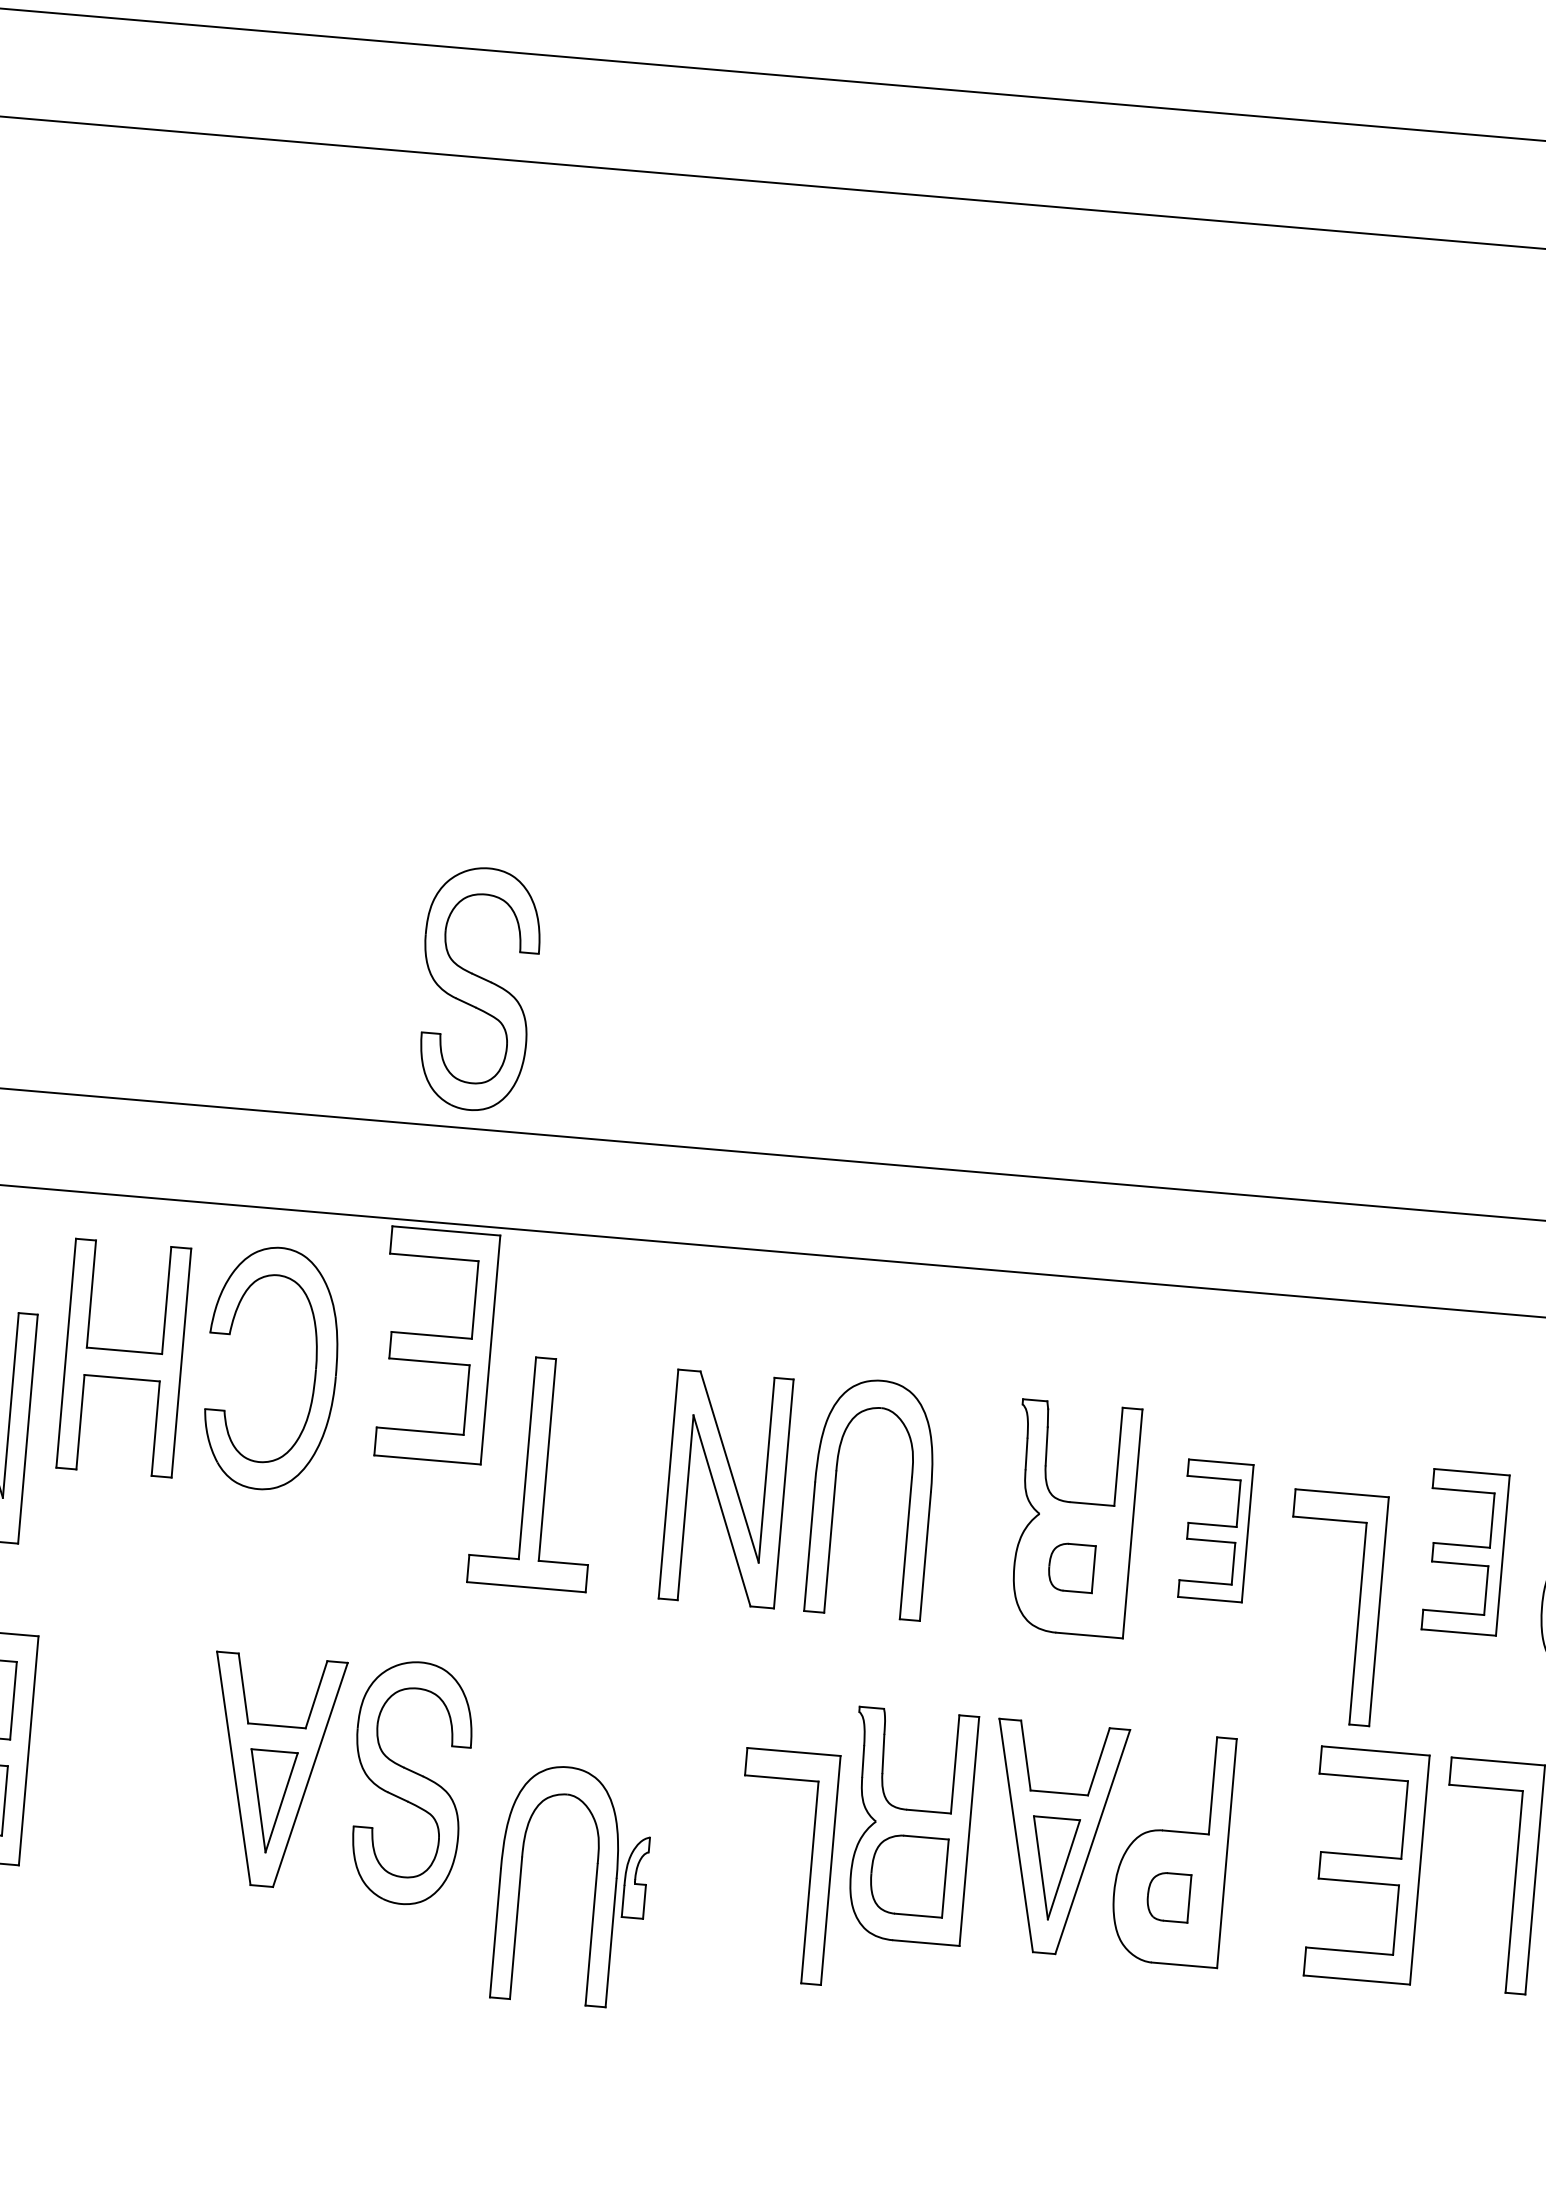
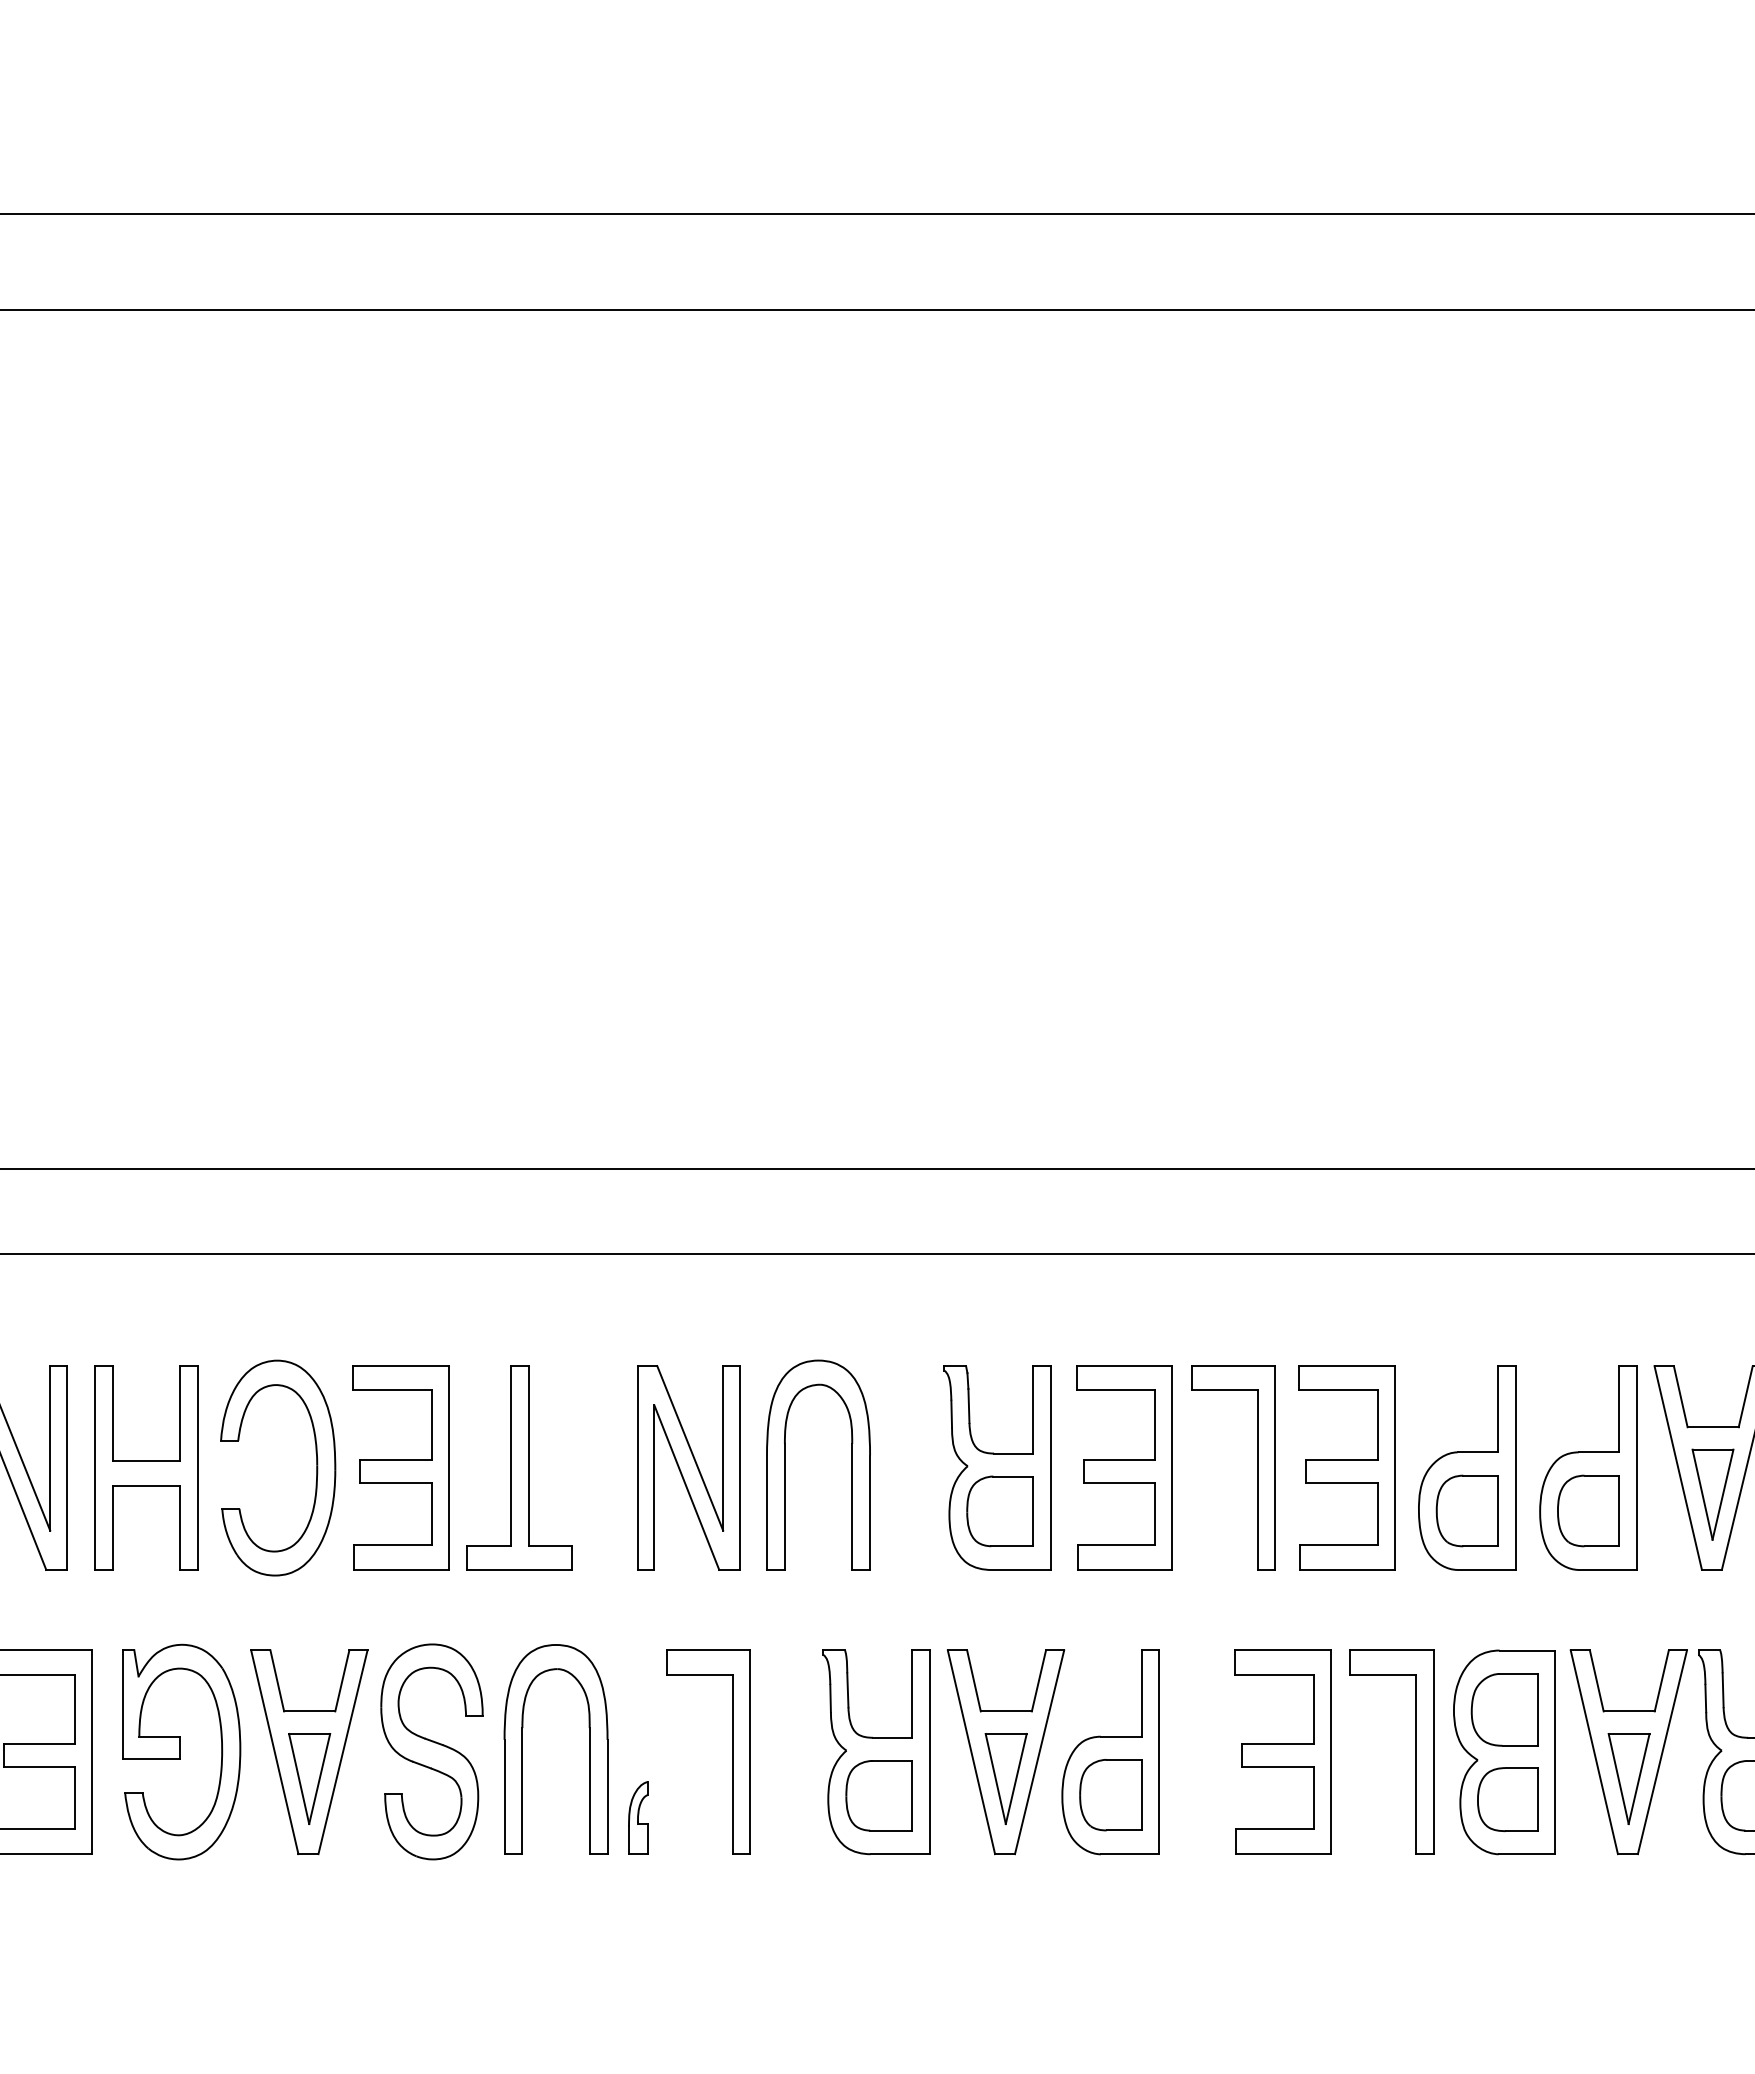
part: (477, 988) -> (431, 1044), removed
part: (436, 1344) -> (400, 1467), moved
part: (123, 1357) -> (146, 1467), moved
part: (314, 1371) -> (316, 1467), moved
part: (1215, 1530) -> (1124, 1467), size x1.67
part: (1464, 1551) -> (1346, 1467), size x1.43
part: (1070, 1567) -> (999, 1511), size x1.67
part: (1359, 1609) -> (1257, 1467), moved
part: (129, 1758) -> (181, 1751), added
part: (810, 1867) -> (732, 1751), moved
part: (520, 1881) -> (522, 1749), moved
part: (1168, 1897) -> (1110, 1795), size x1.67

